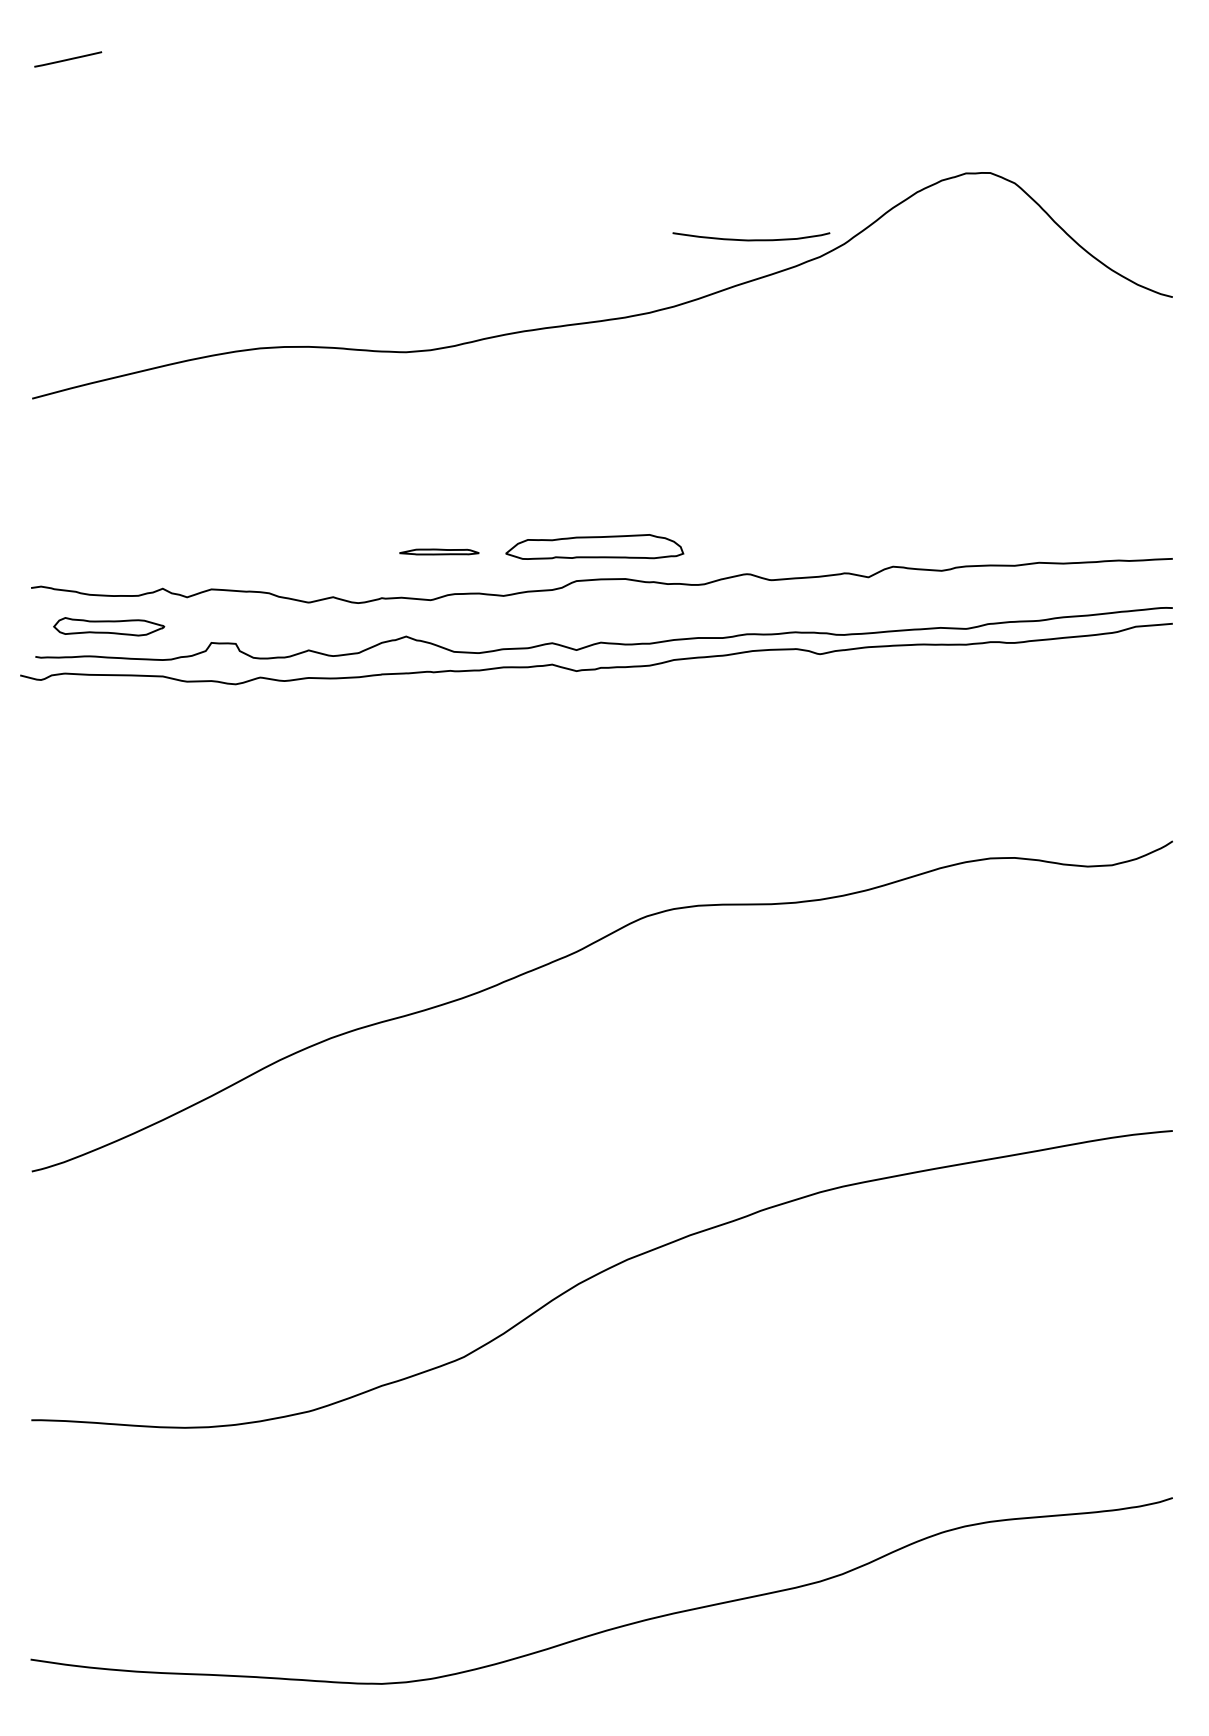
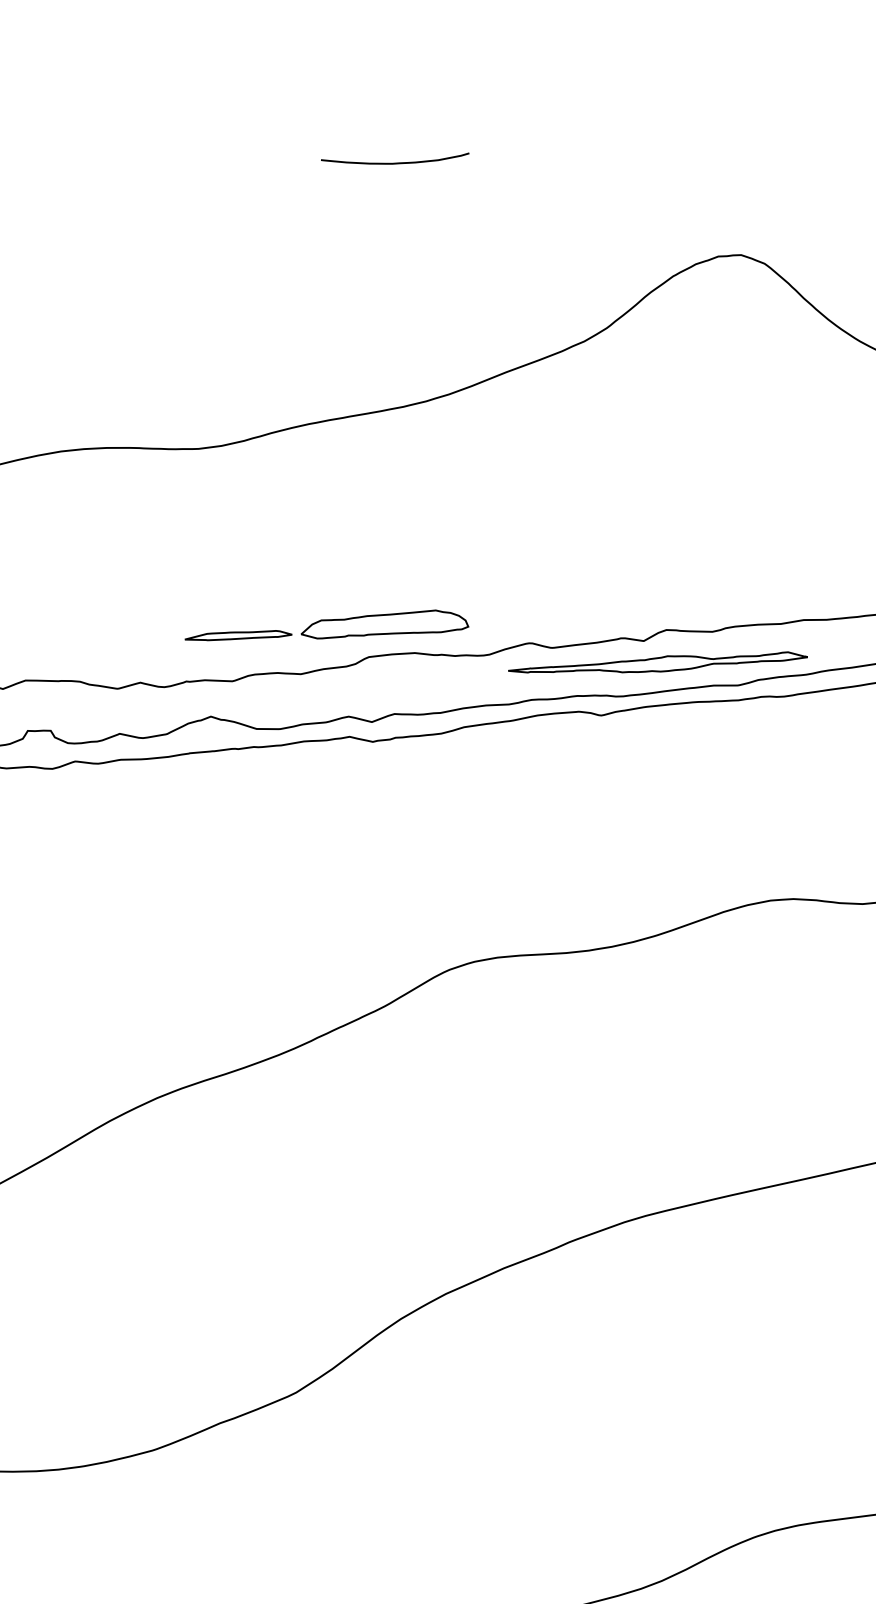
curve: (751, 239) -> (395, 162), moved
part: (439, 551) -> (238, 635), size x1.43
part: (882, 602) -> (658, 664), added

